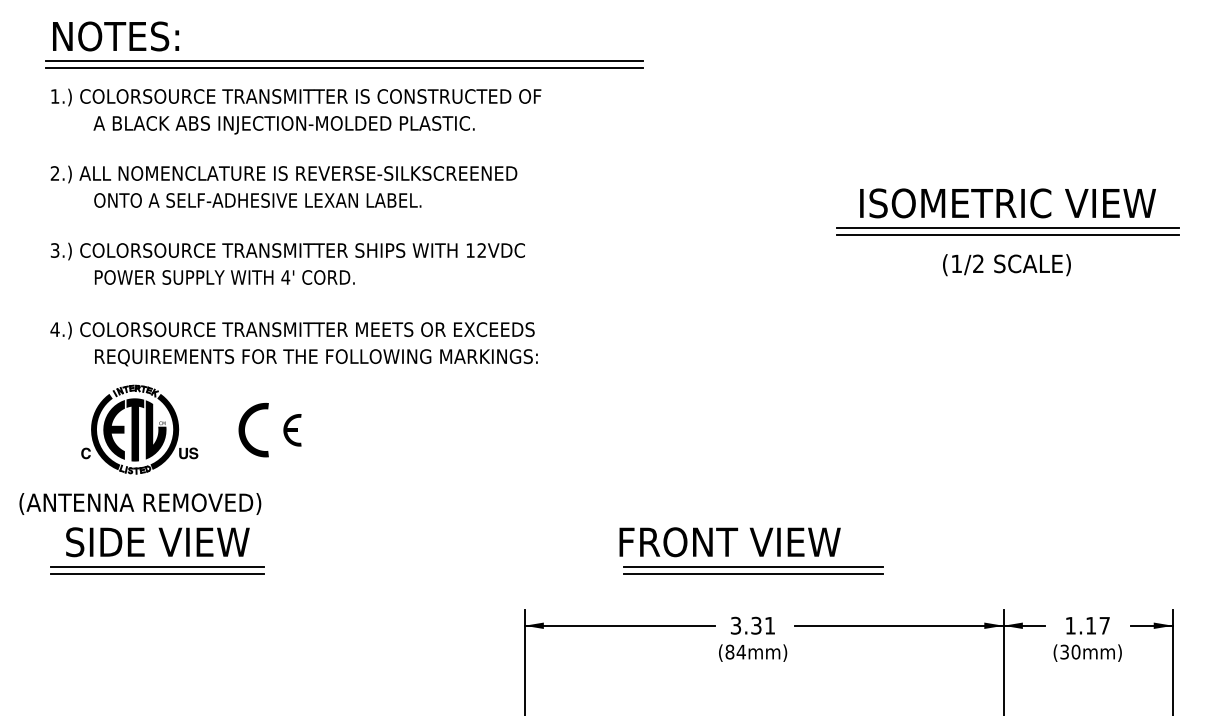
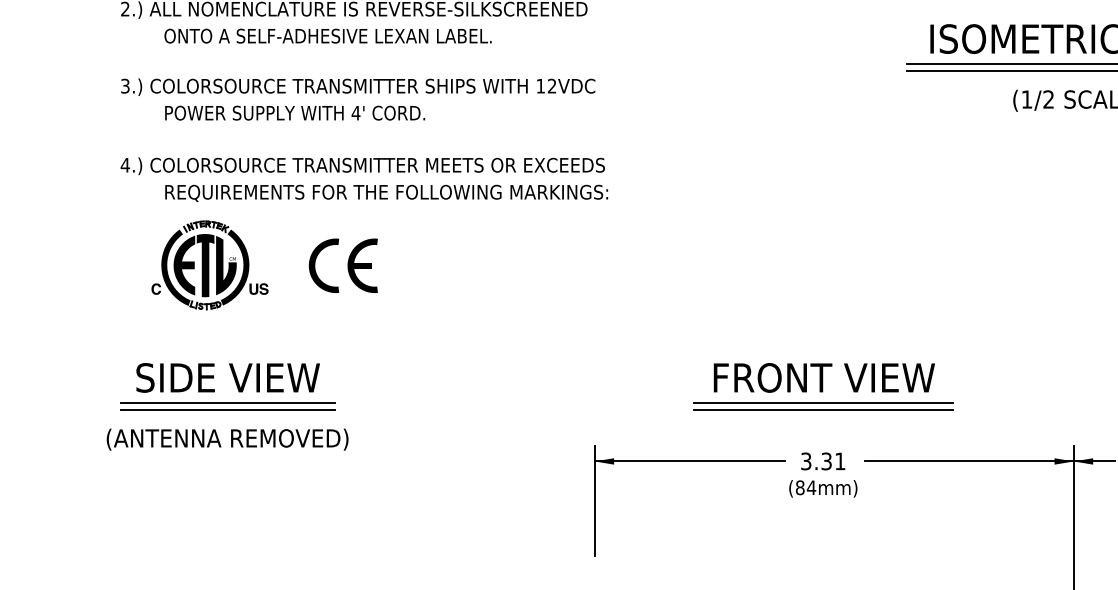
part: (292, 430) -> (362, 266), size x1.67
text: (140, 503) -> (227, 439), moved
text: (729, 542) -> (823, 378), moved

